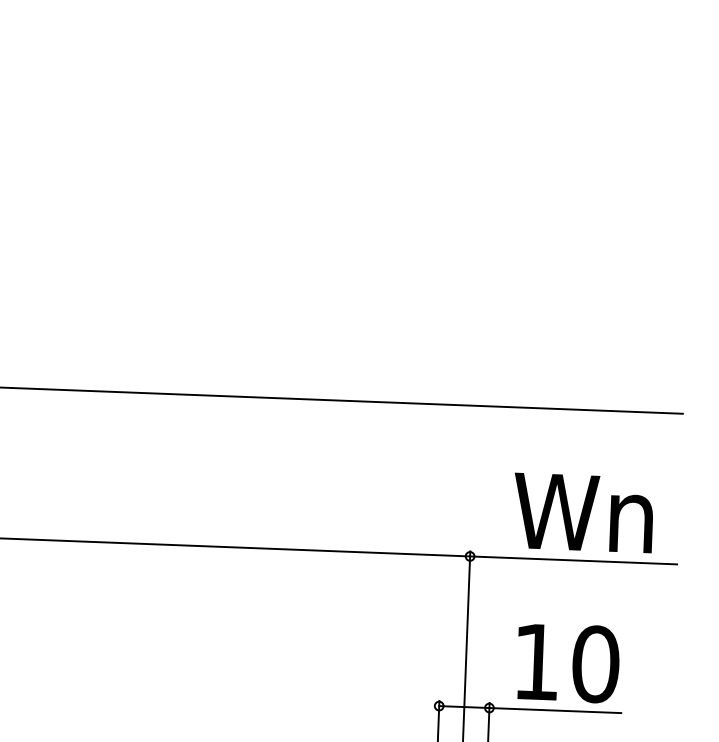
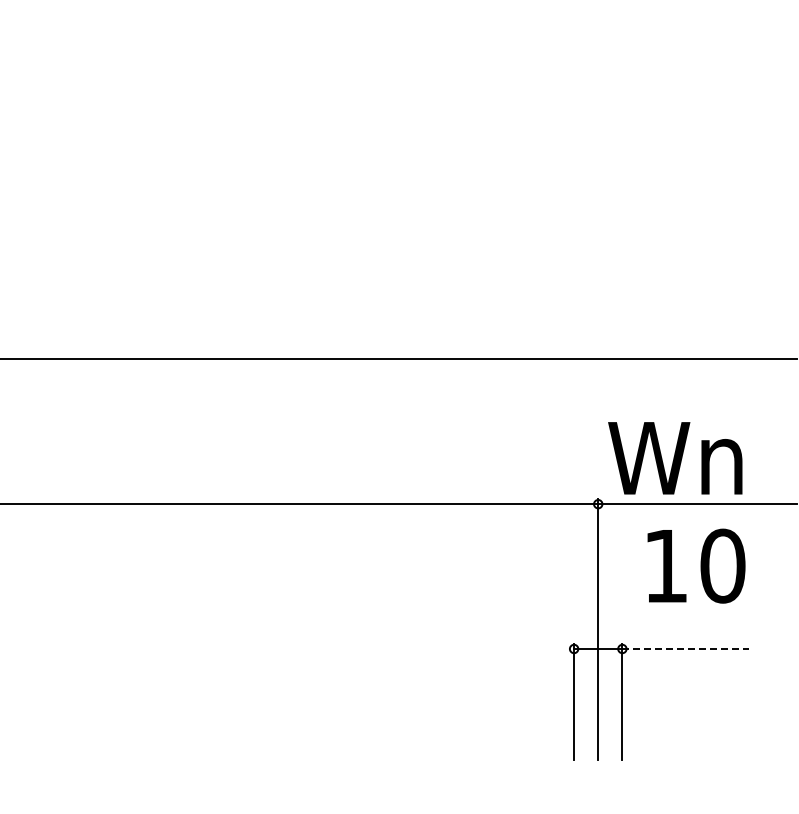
text: (583, 513) -> (675, 458), moved
text: (568, 662) -> (696, 565), moved
line: (556, 711) -> (686, 649), solid -> dashed

